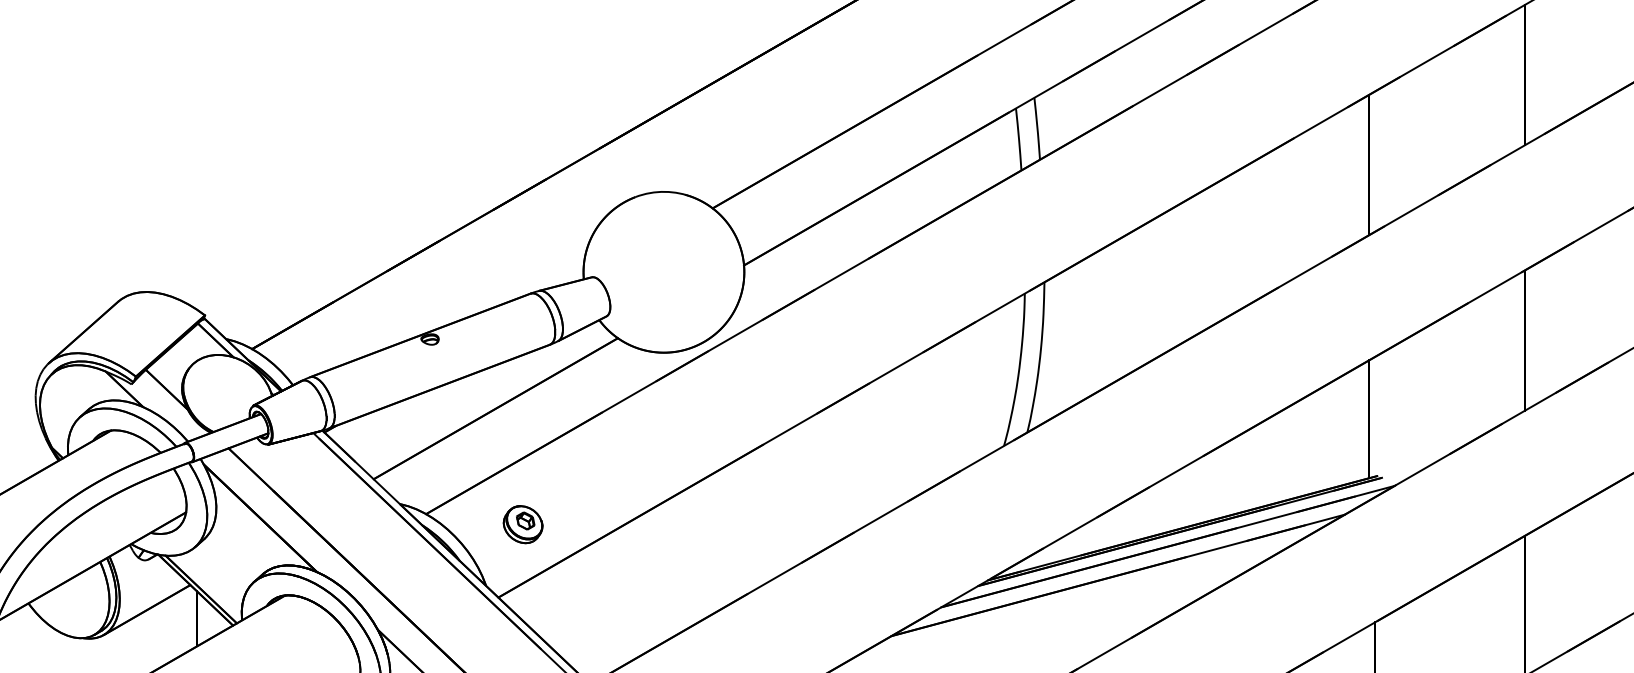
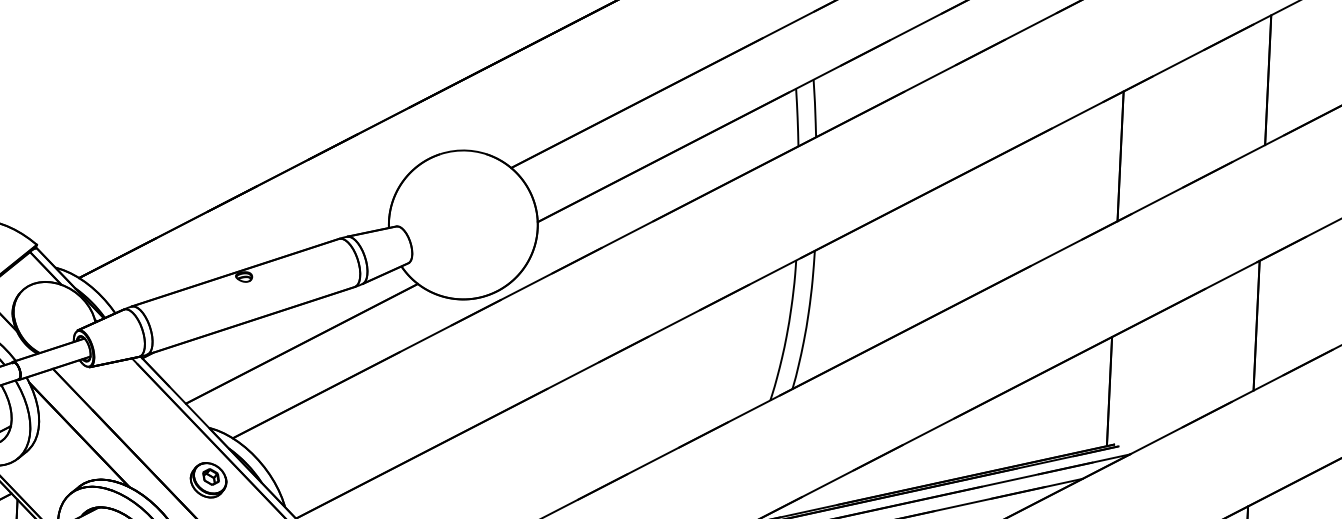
part: (522, 524) -> (208, 480), moved

